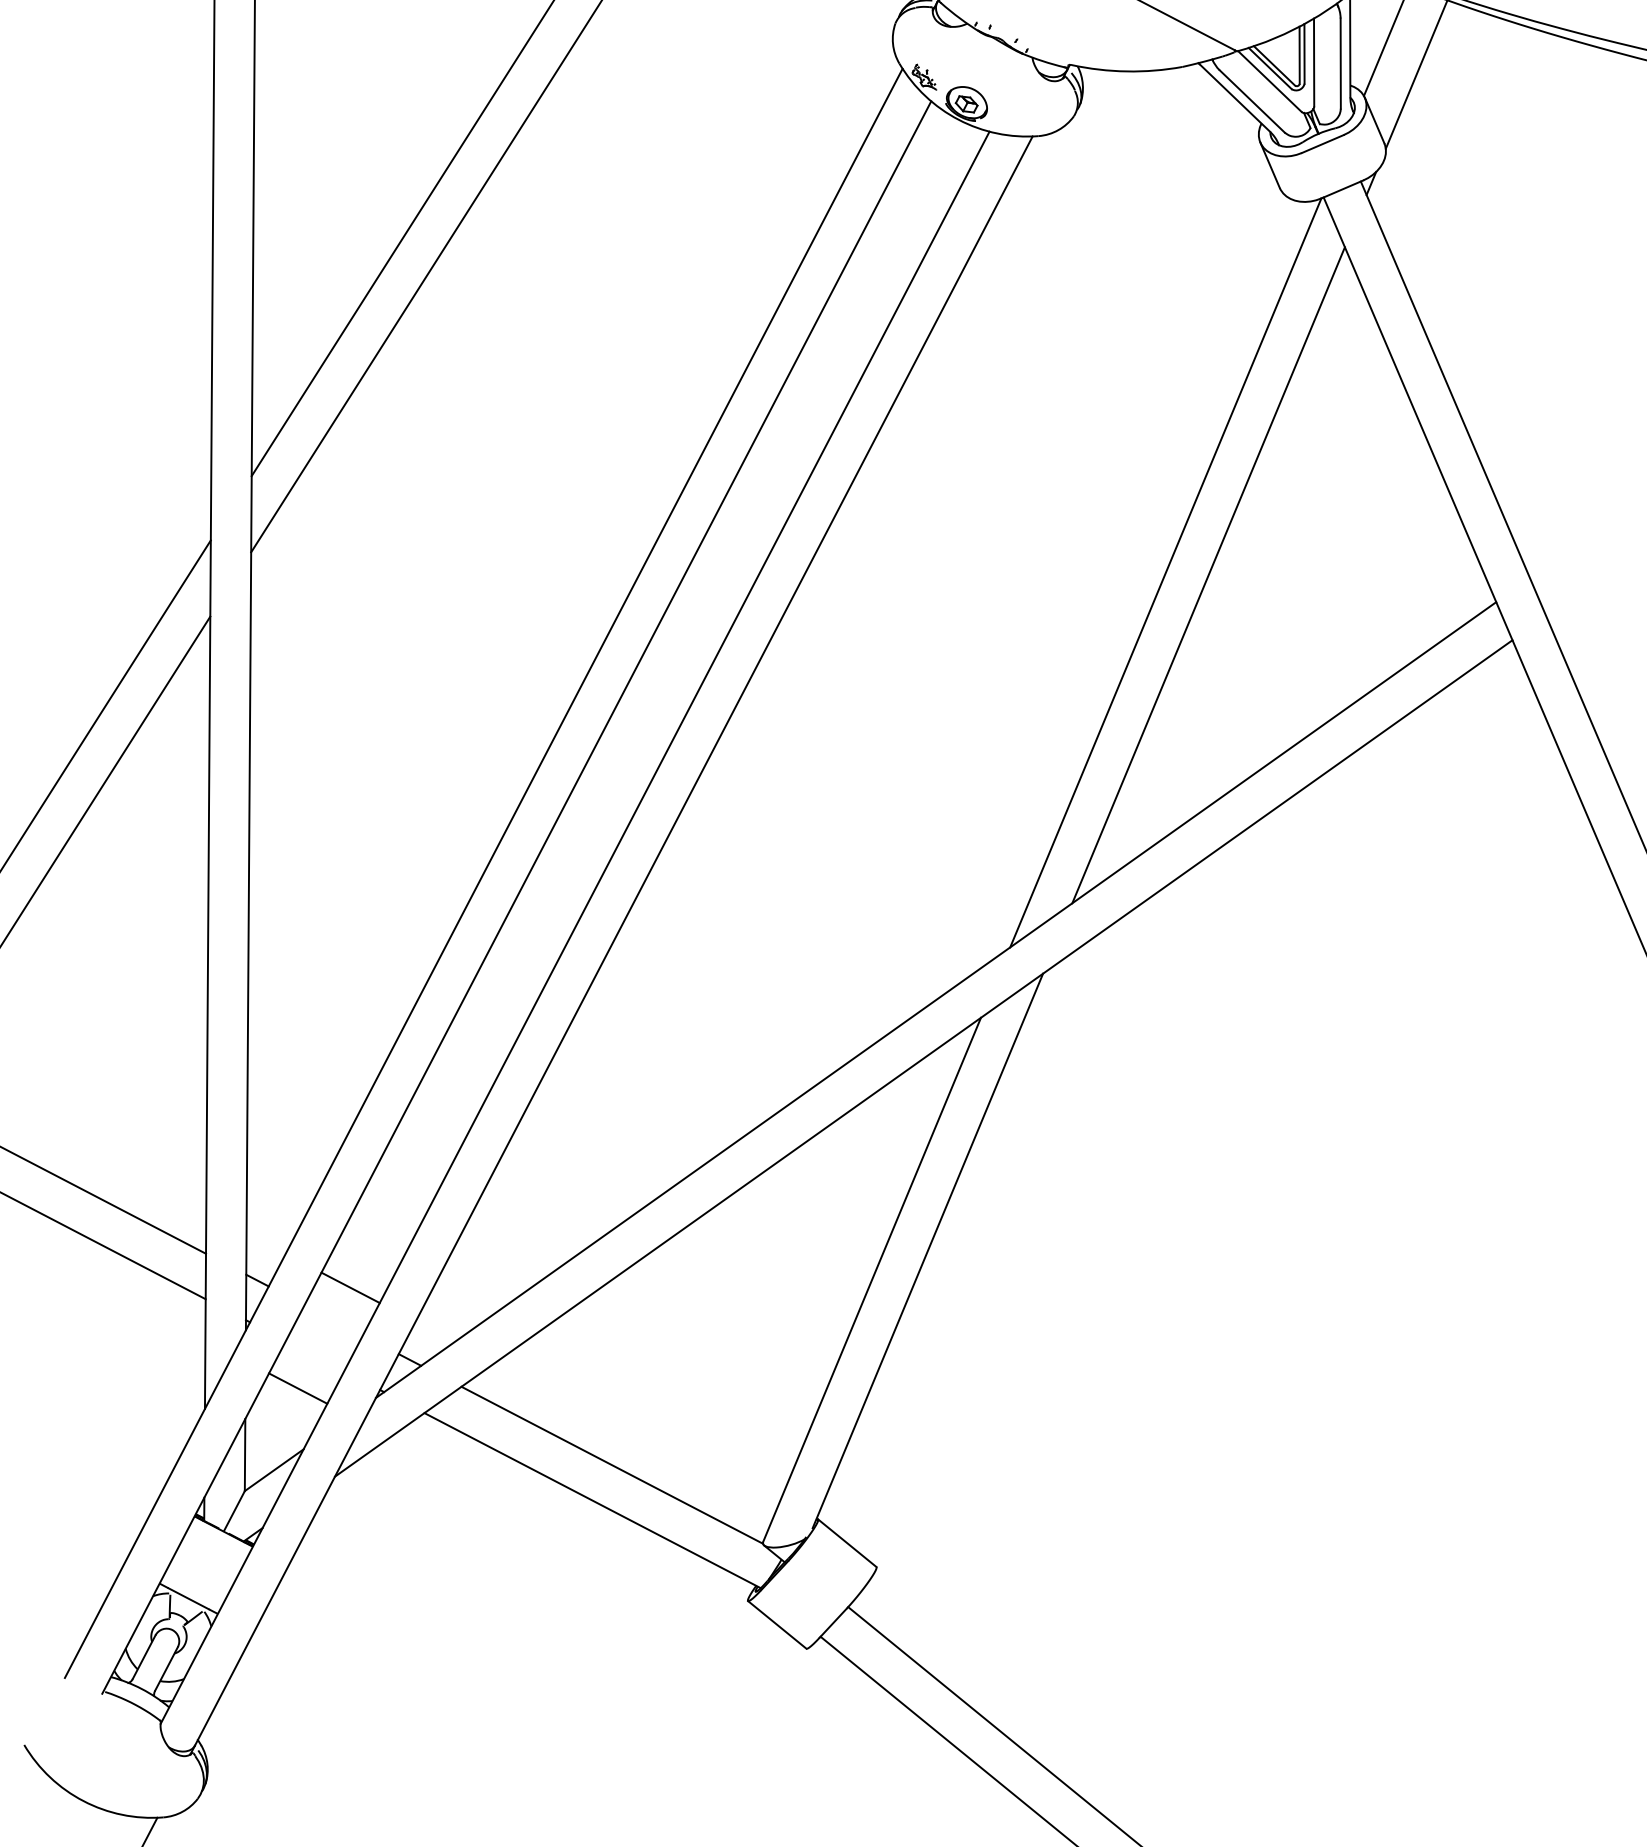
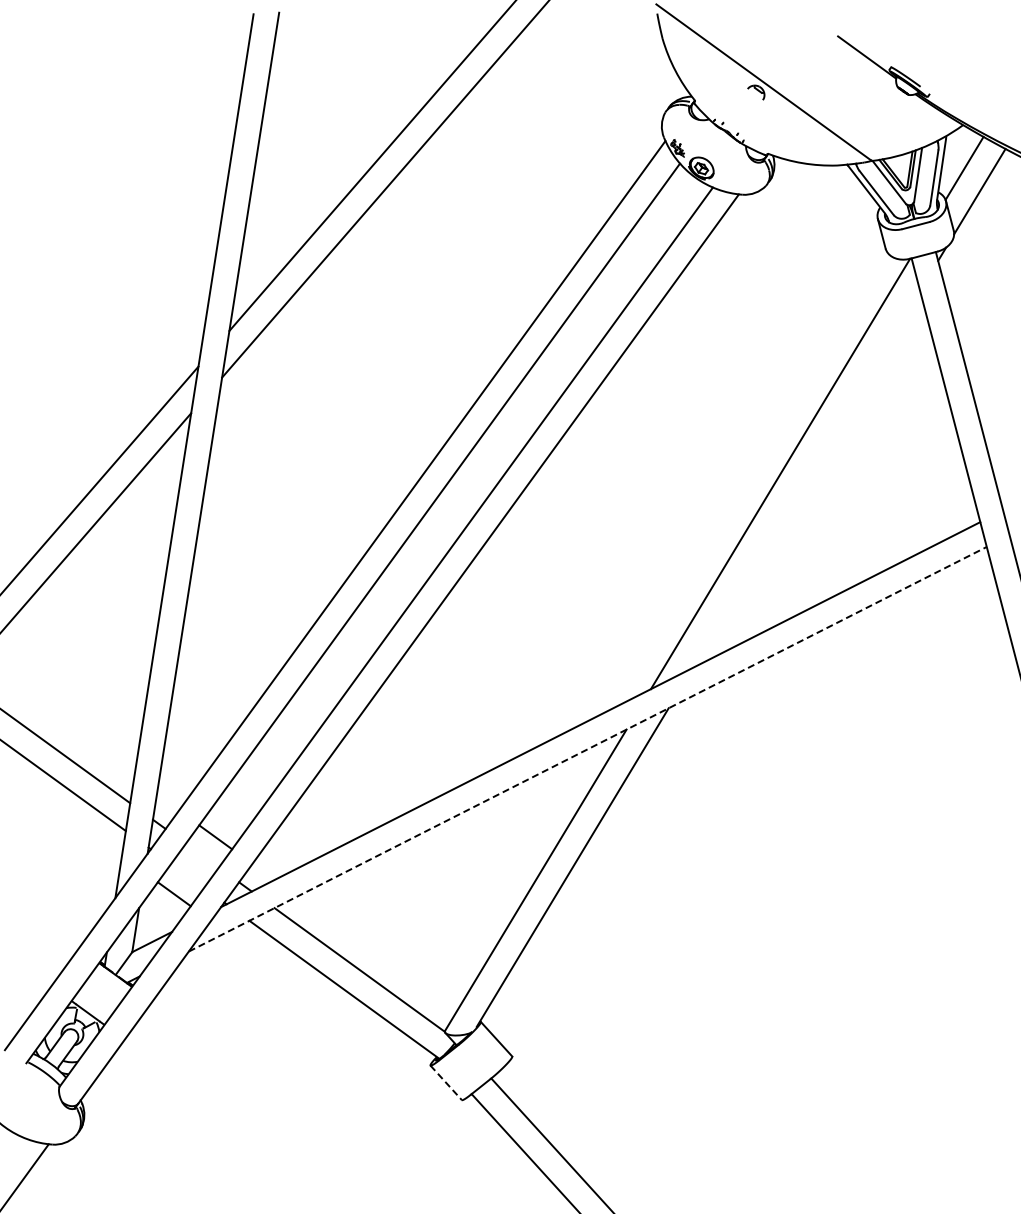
line: (1208, 573) -> (806, 478), removed
line: (924, 1058) -> (588, 749), solid -> dashed
line: (777, 1625) -> (446, 1083), solid -> dashed

